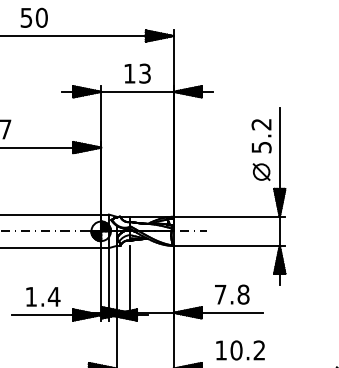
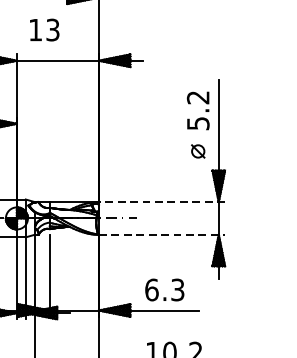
text: (137, 73) -> (44, 29), moved
part: (261, 171) -> (198, 150), size x0.7
line: (229, 216) -> (161, 201), solid -> dashed
line: (229, 245) -> (161, 234), solid -> dashed
text: (231, 294) -> (164, 289), 7.8 -> 6.3

